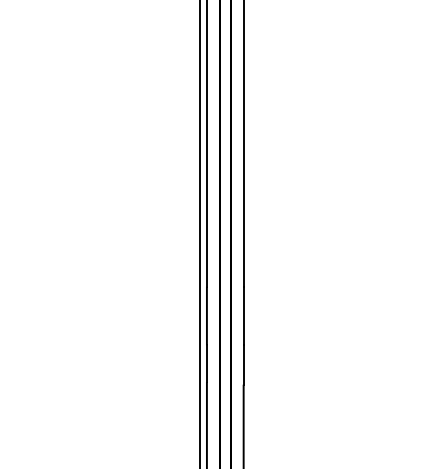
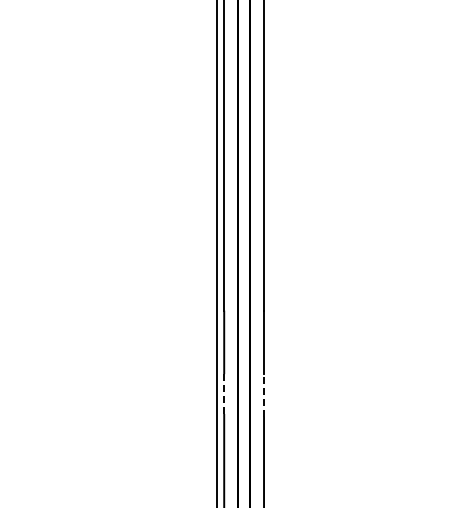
line: (207, 364) -> (224, 394), solid -> dashed
line: (244, 364) -> (264, 394), solid -> dashed

